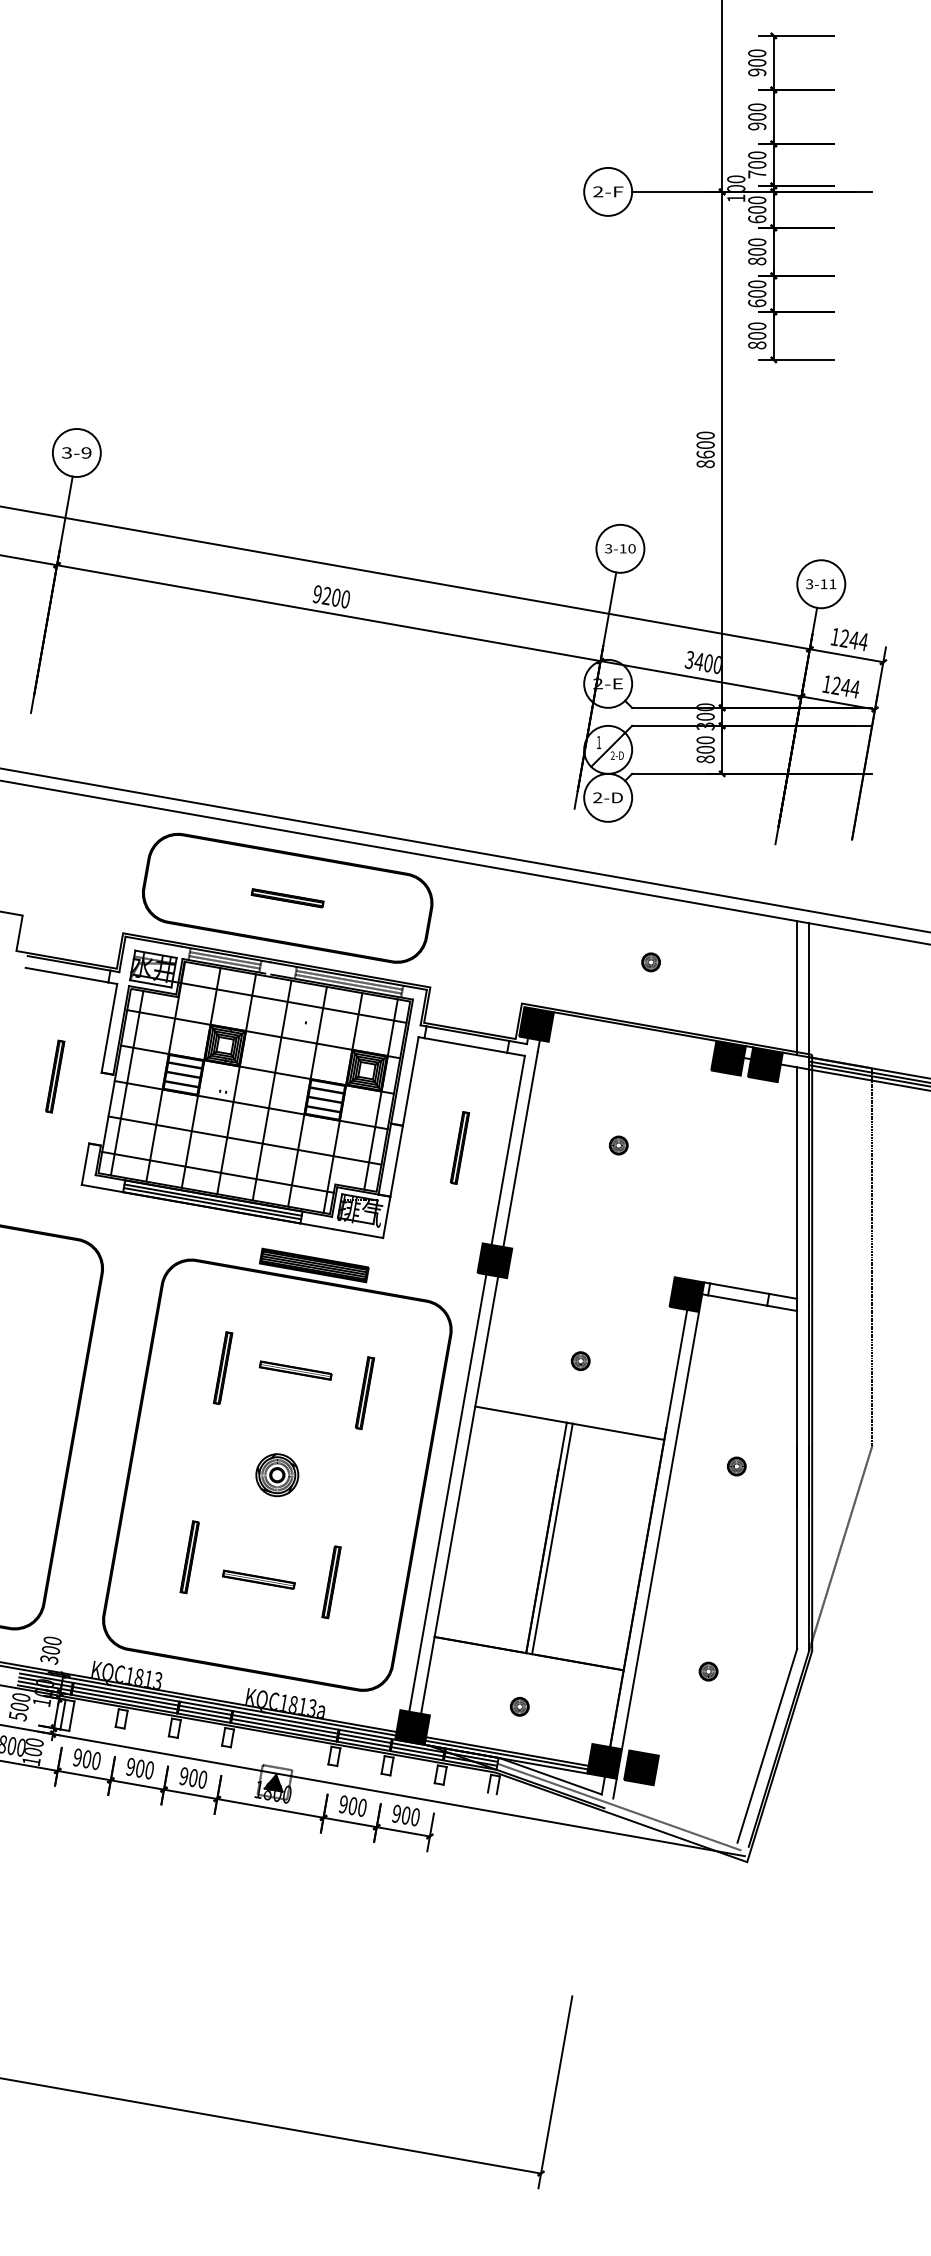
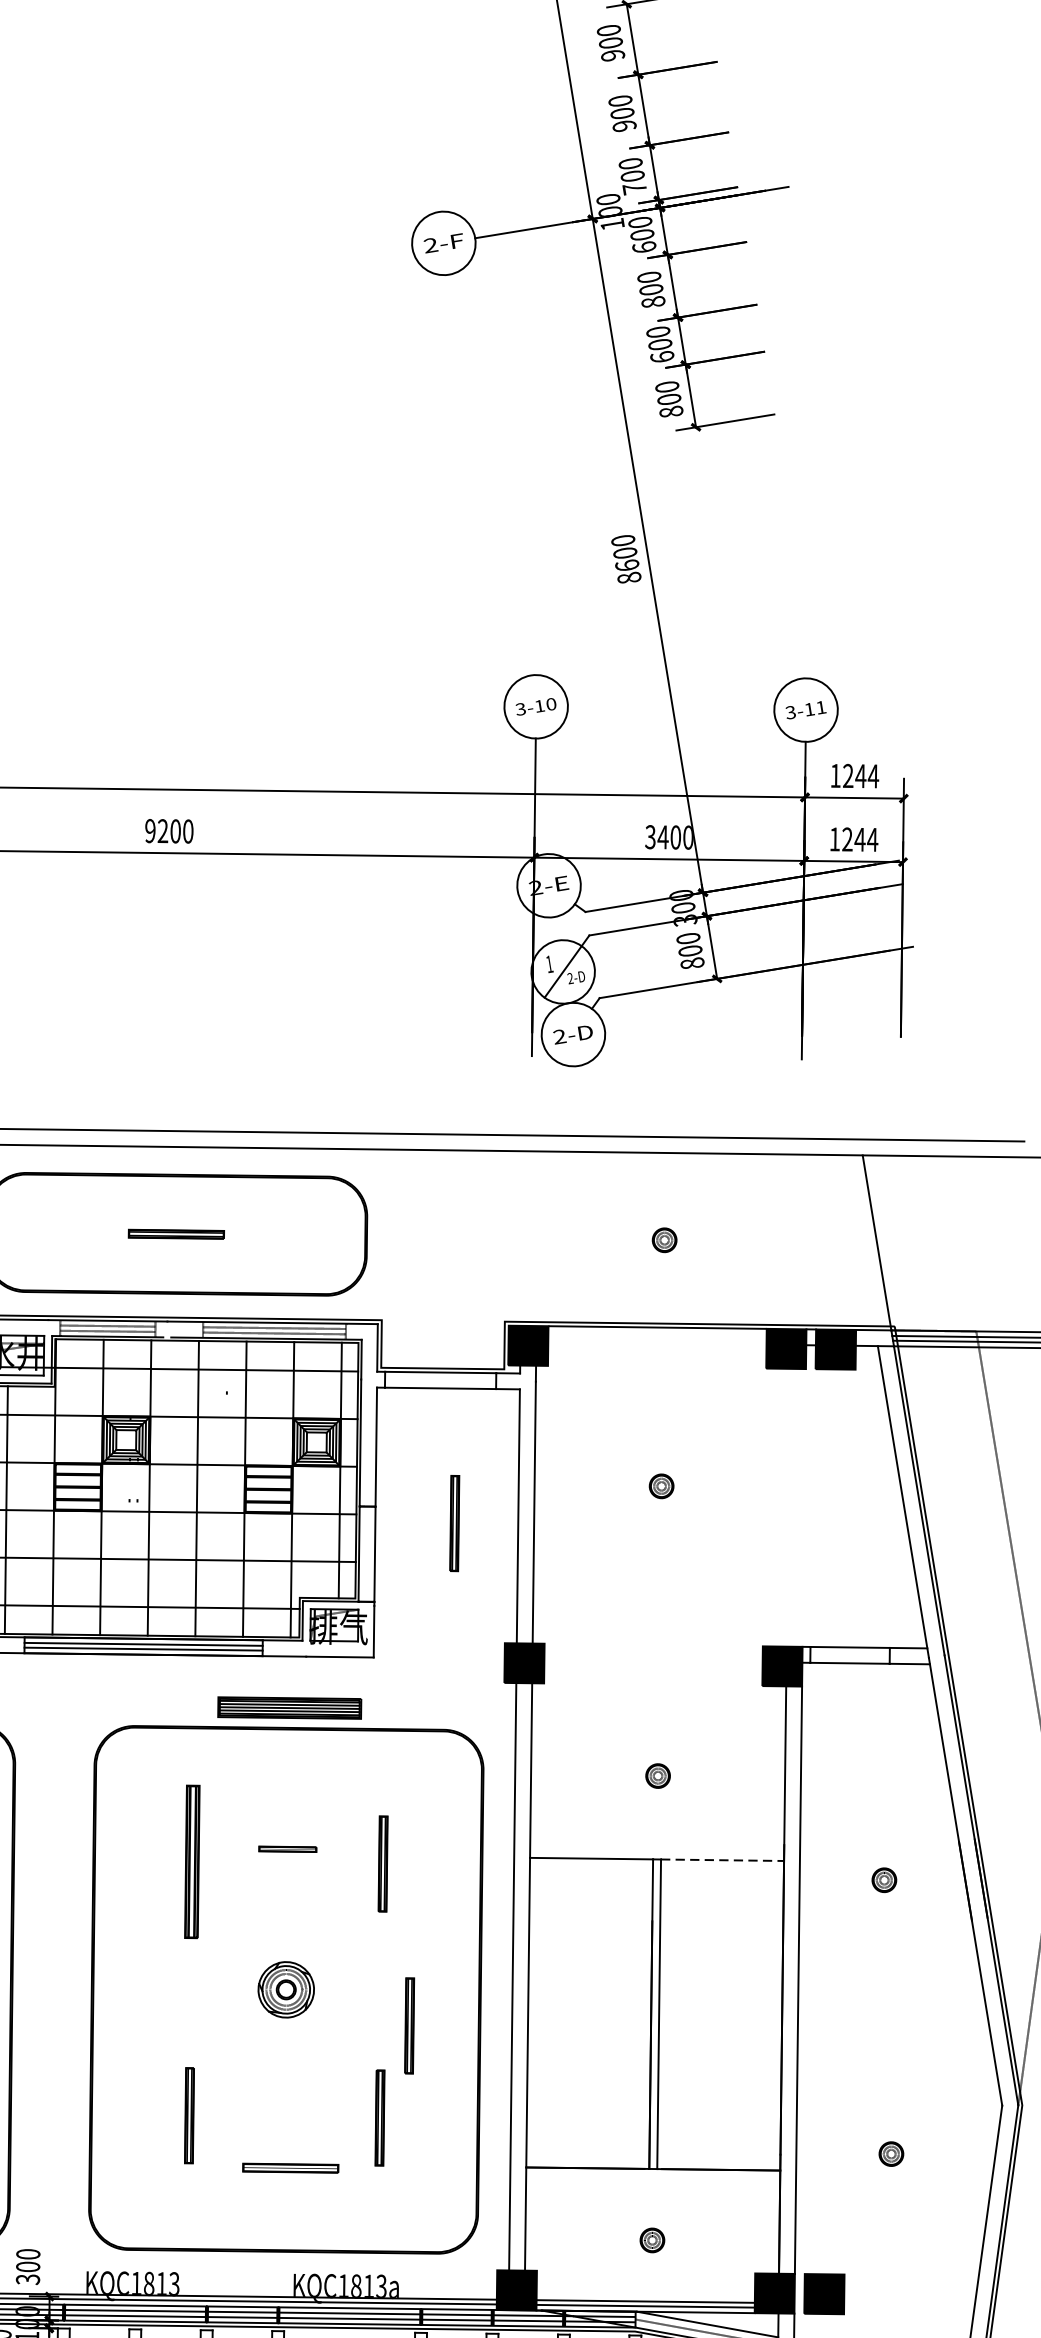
line: (797, 988) -> (861, 1243), removed
part: (223, 1367) -> (192, 1860), size x1.6
part: (295, 1370) -> (287, 1849), size x0.6
line: (619, 1431) -> (723, 1859), solid -> dashed
part: (364, 1517) -> (409, 2026), added
part: (258, 1579) -> (290, 2167), moved

